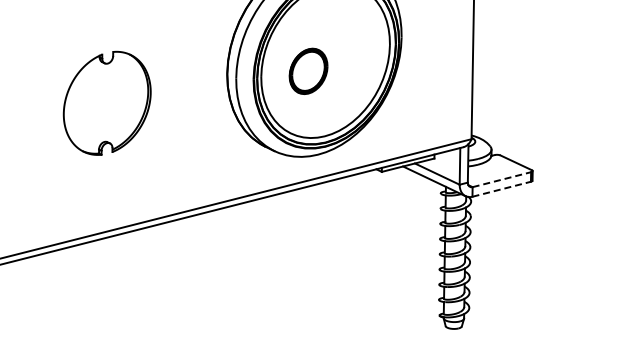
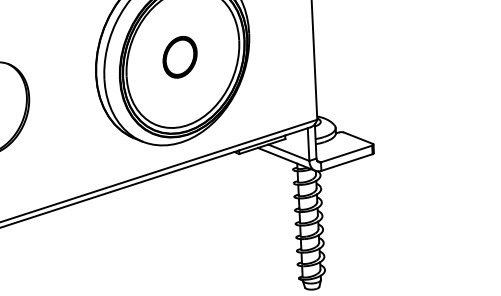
part: (308, 70) -> (180, 56), moved
line: (502, 179) -> (347, 153), dashed -> solid
line: (502, 189) -> (347, 162), dashed -> solid

